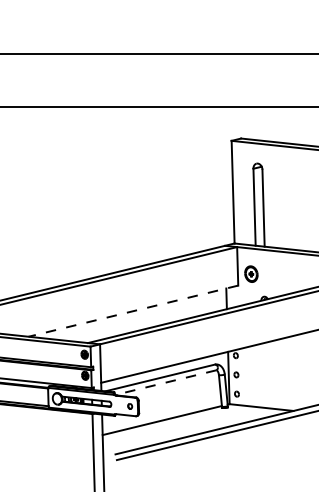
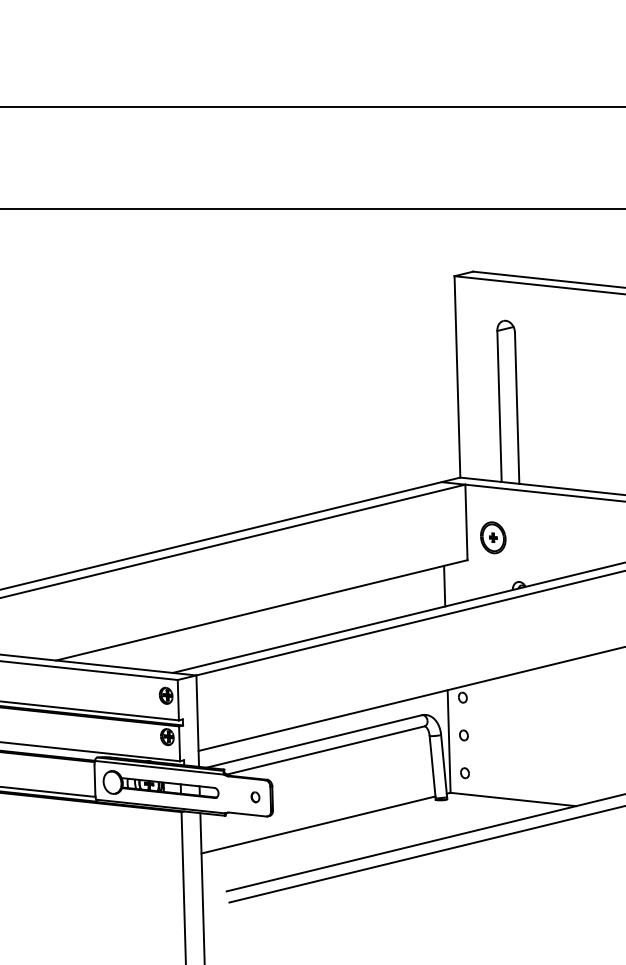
line: (133, 311) -> (261, 611), dashed -> solid
line: (165, 382) -> (324, 750), dashed -> solid

